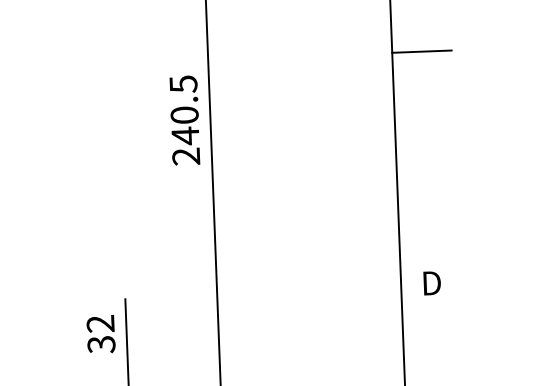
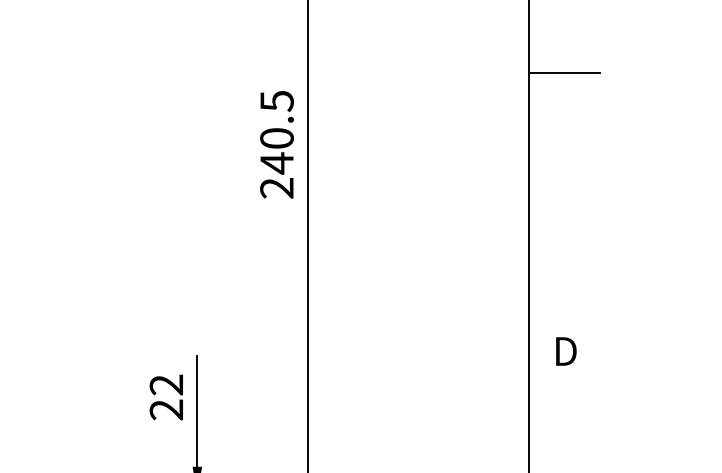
text: (101, 344) -> (166, 409), 32 -> 22

